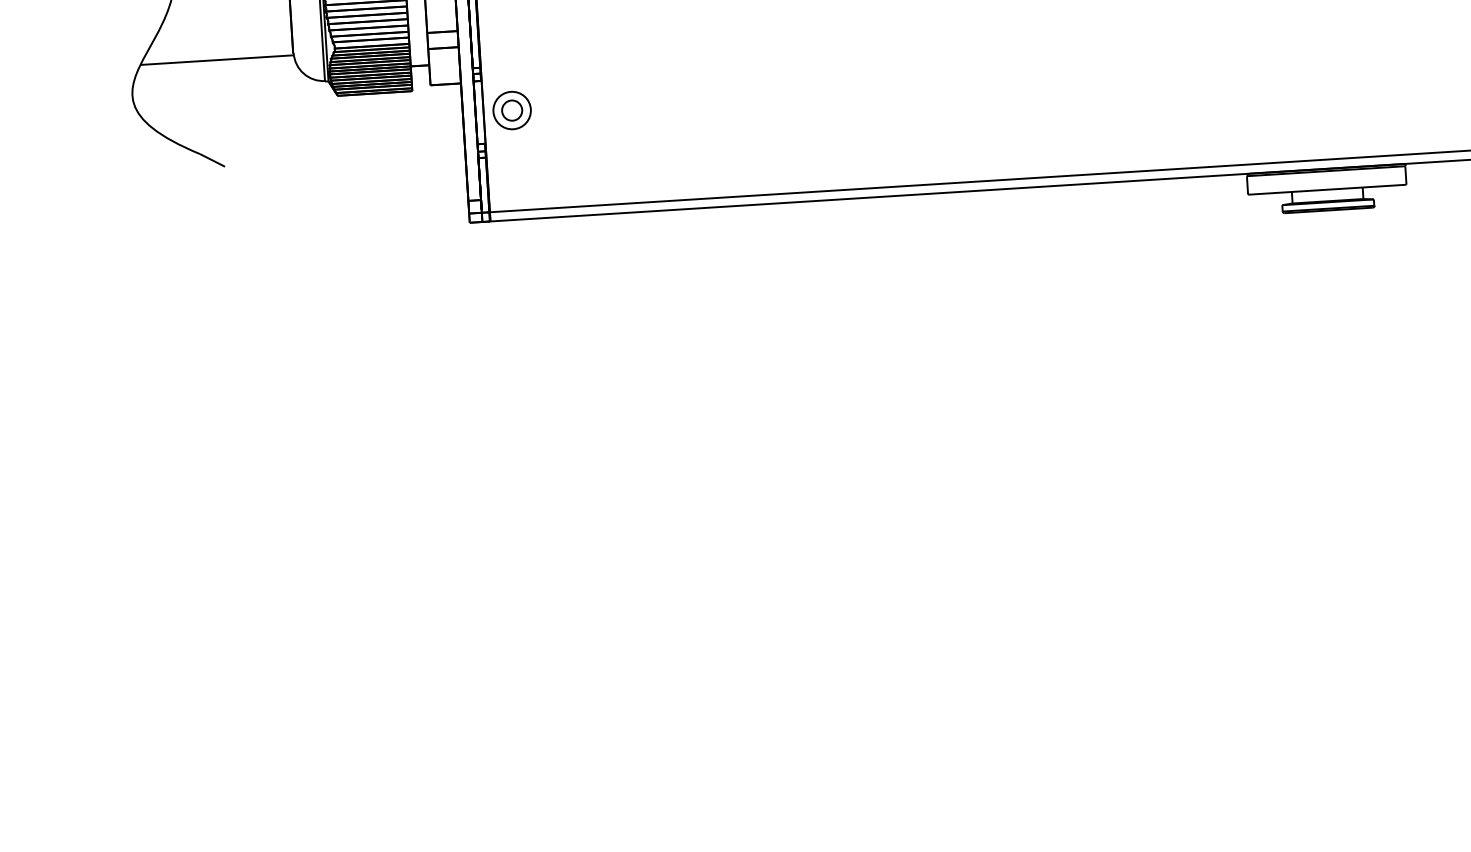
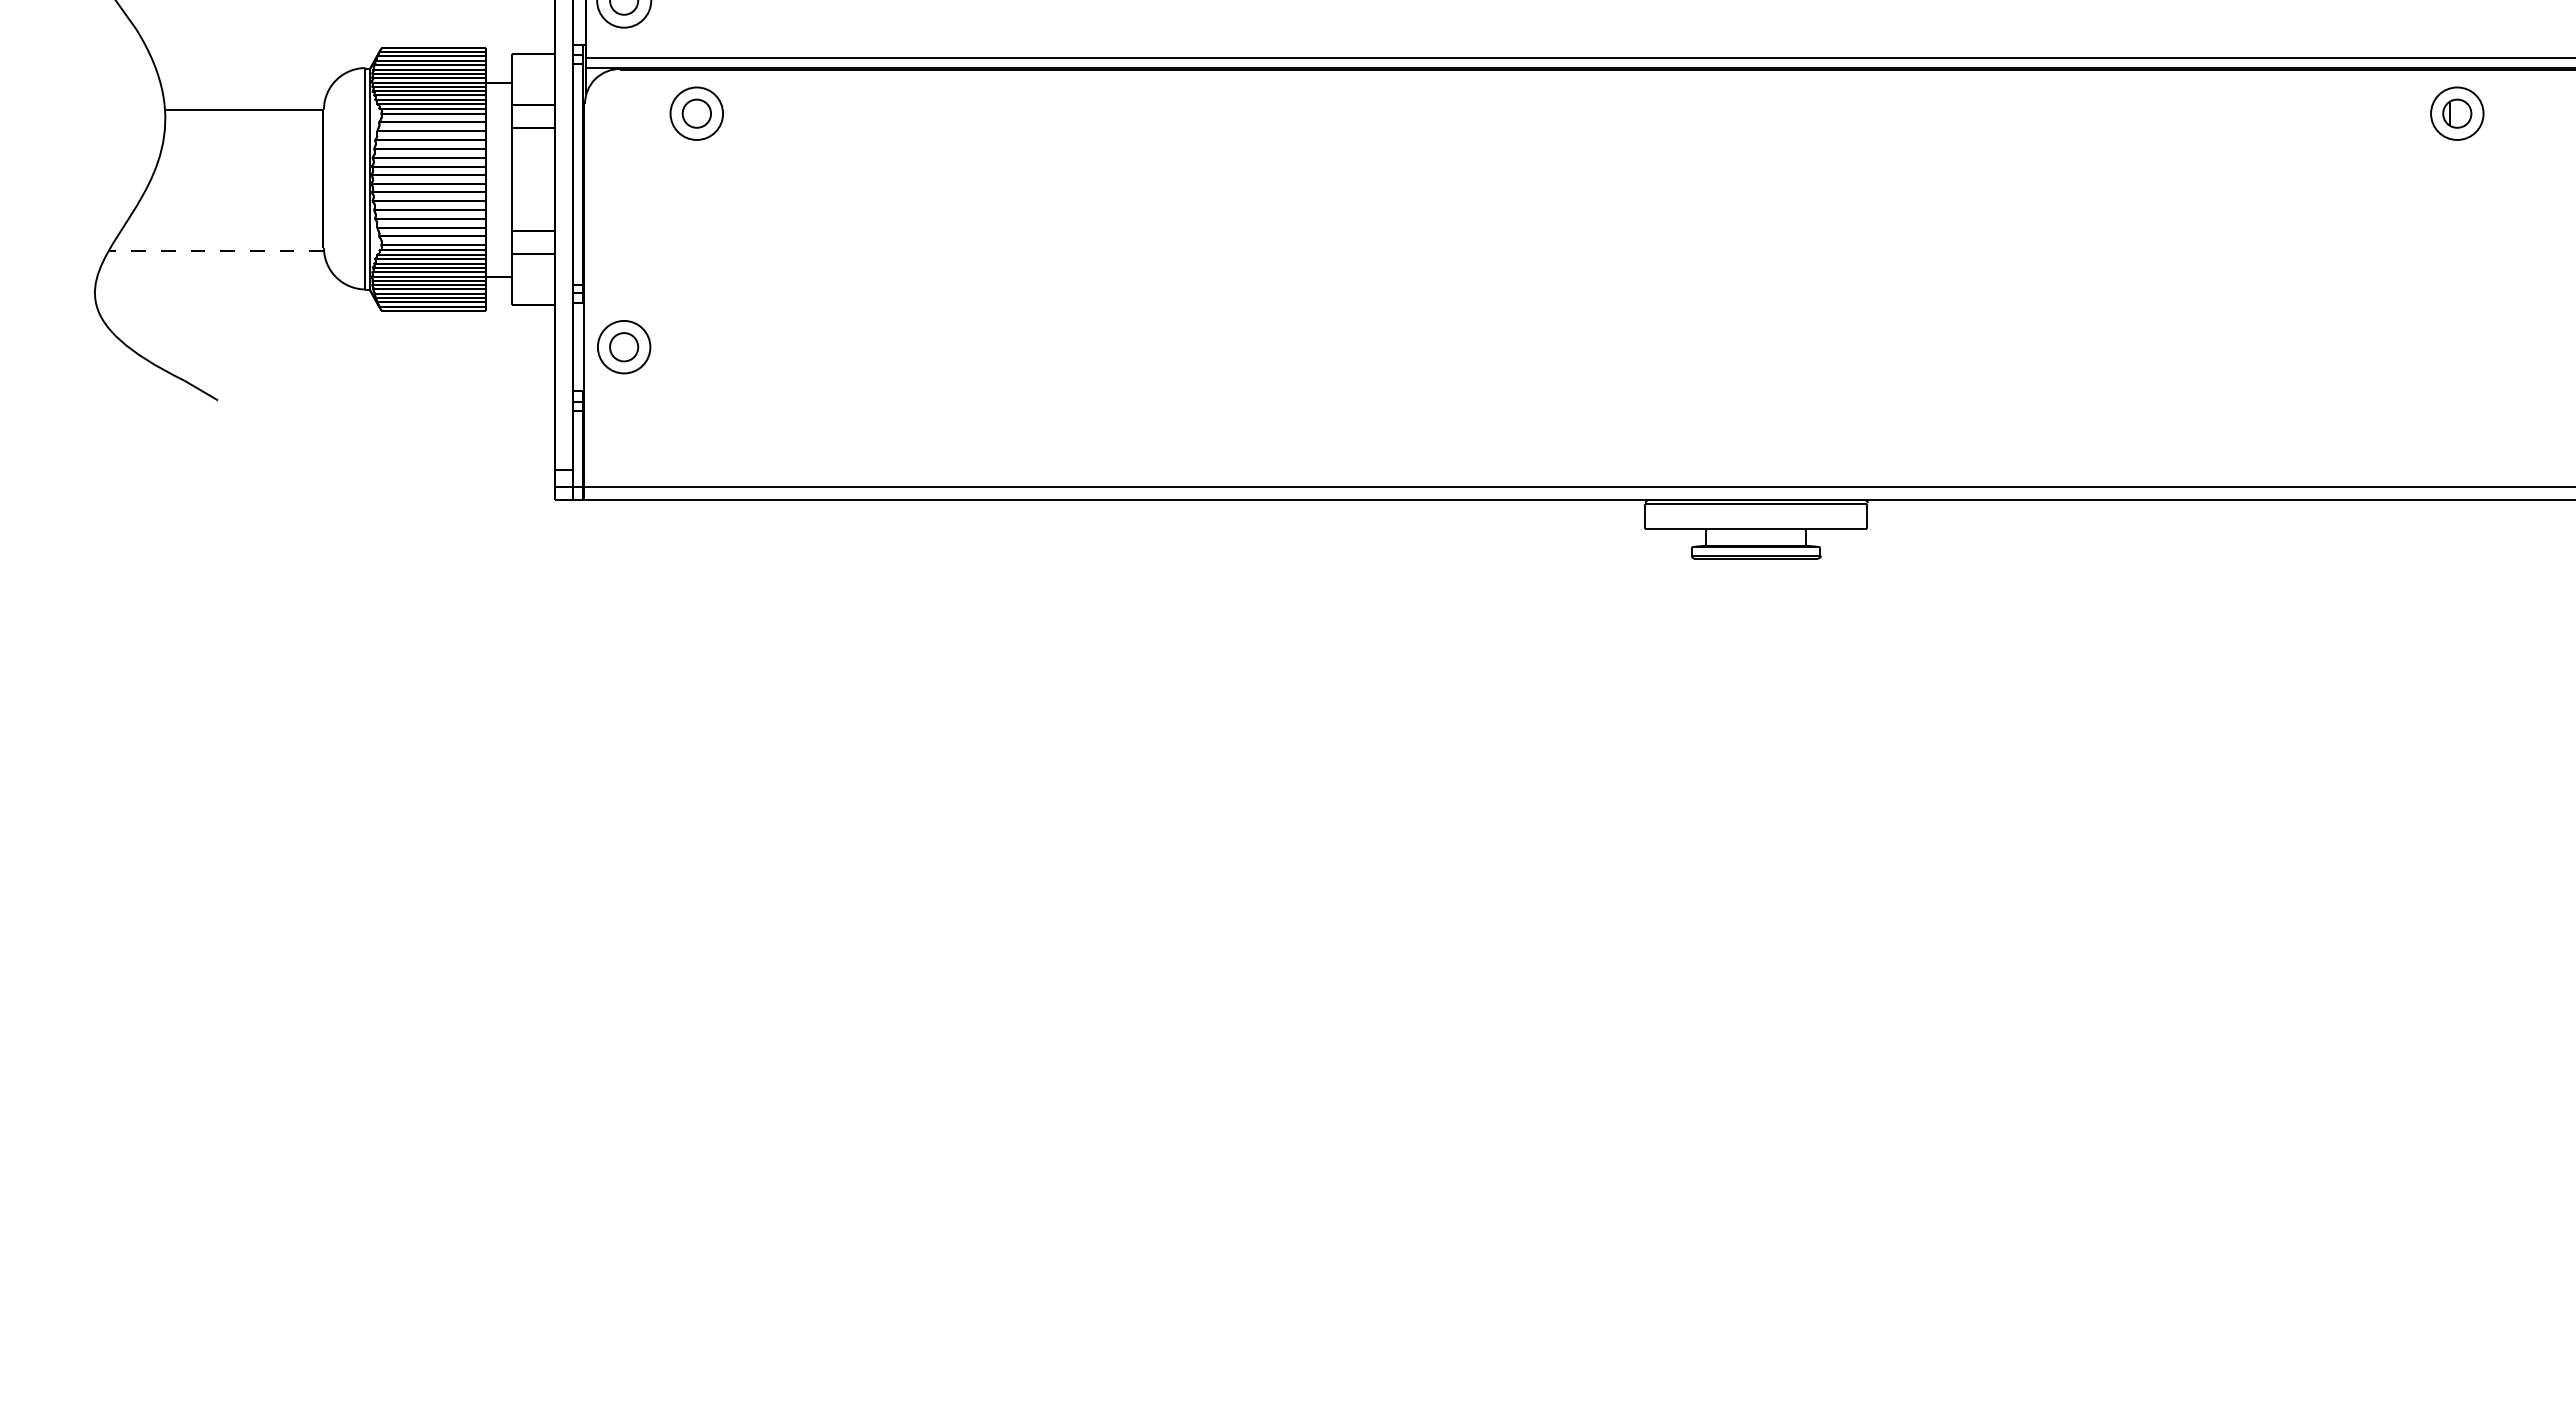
line: (217, 59) -> (216, 250), solid -> dashed

